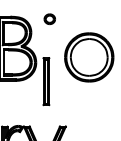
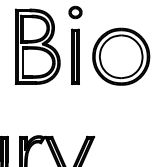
part: (46, 81) -> (75, 56), moved

